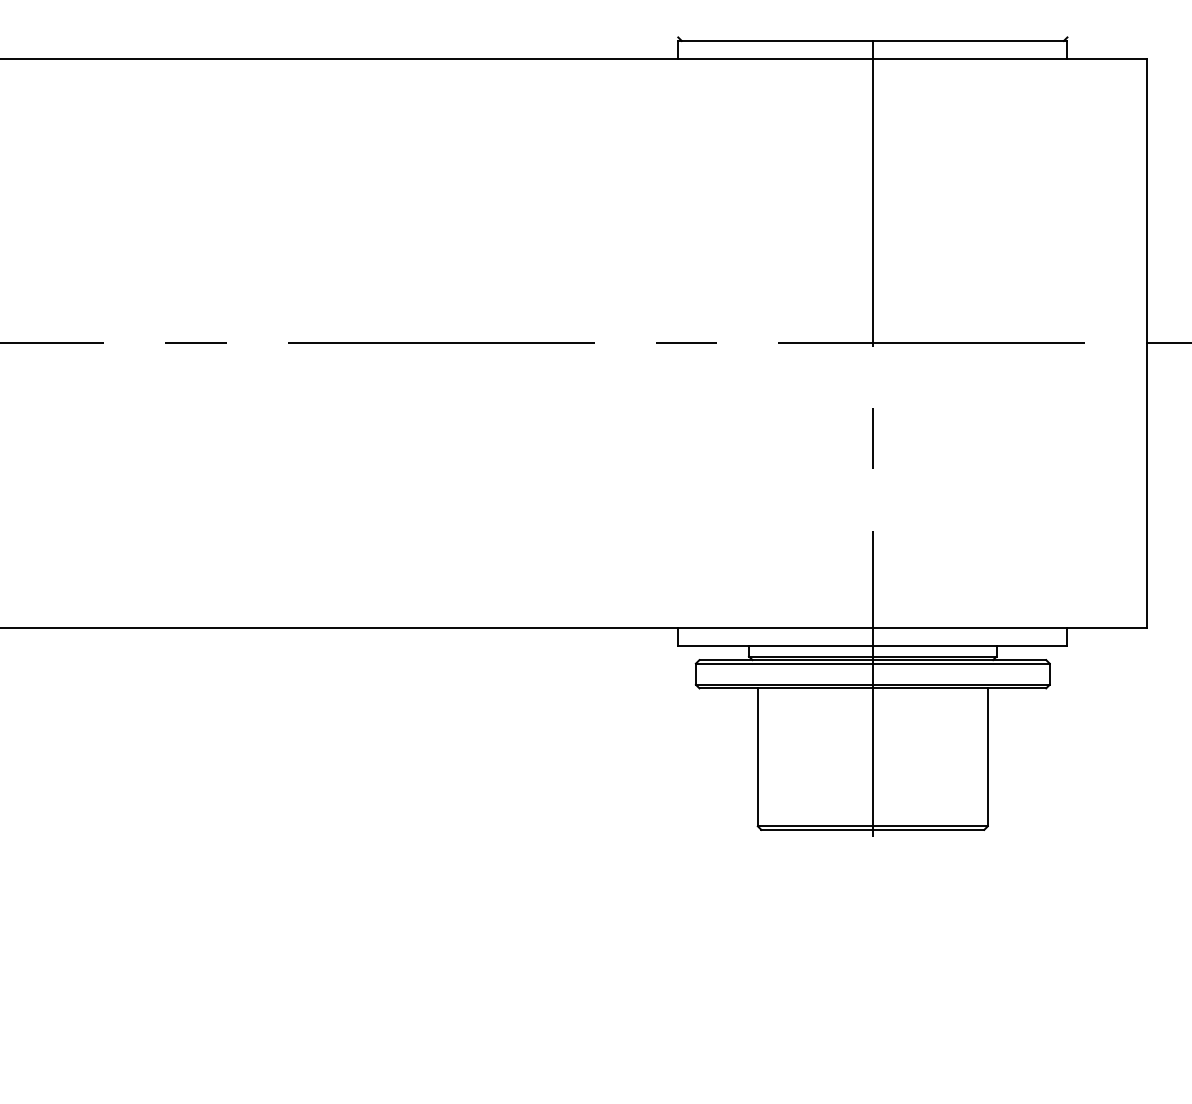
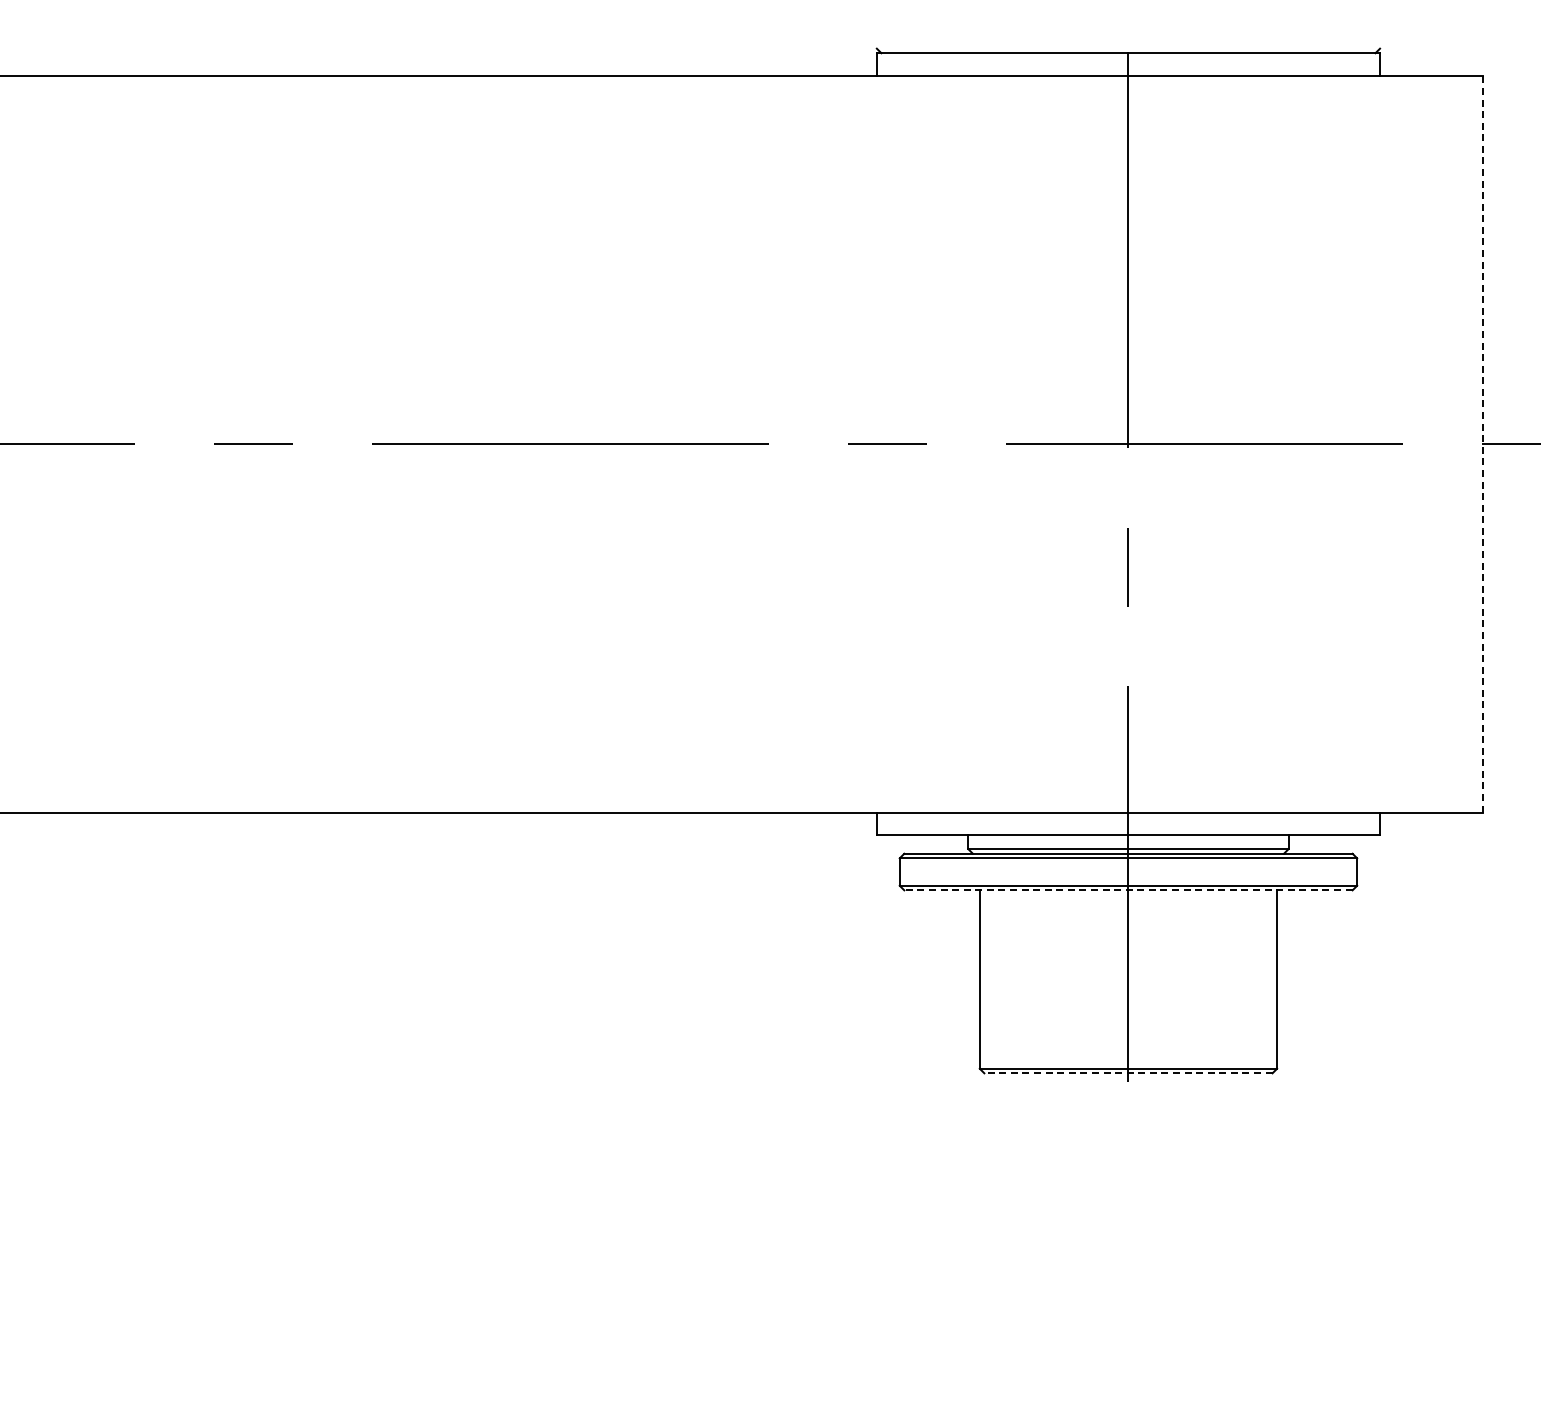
line: (1146, 342) -> (1482, 443), solid -> dashed
line: (872, 688) -> (1127, 890), solid -> dashed
line: (872, 830) -> (1127, 1073), solid -> dashed

